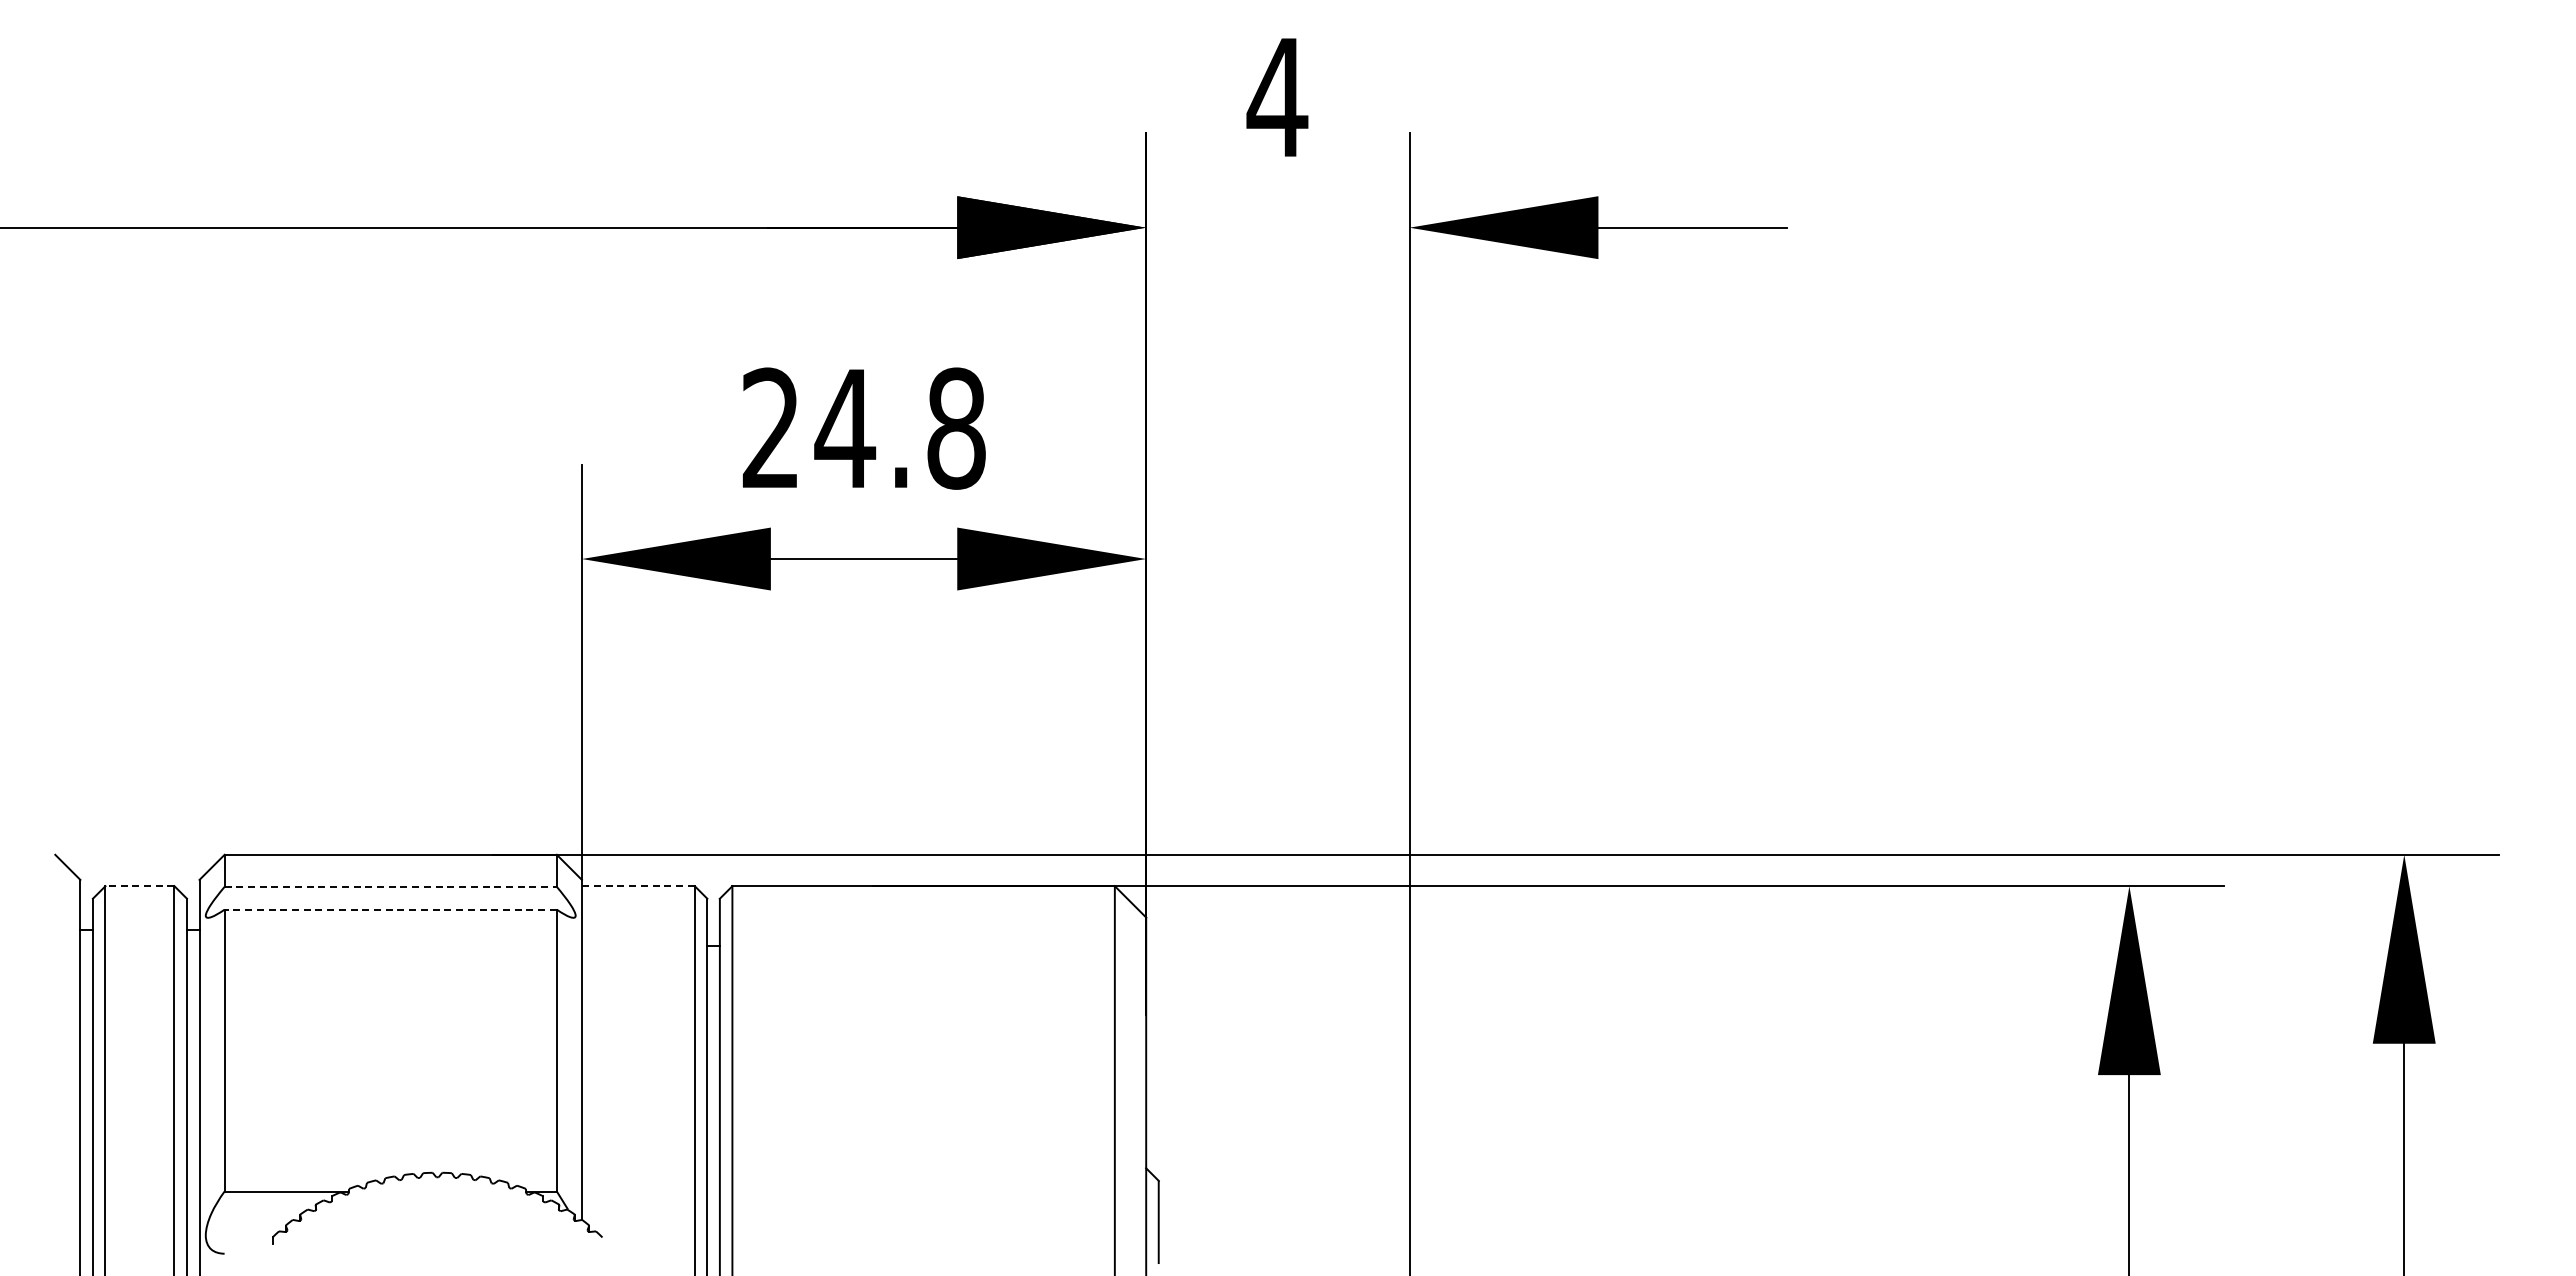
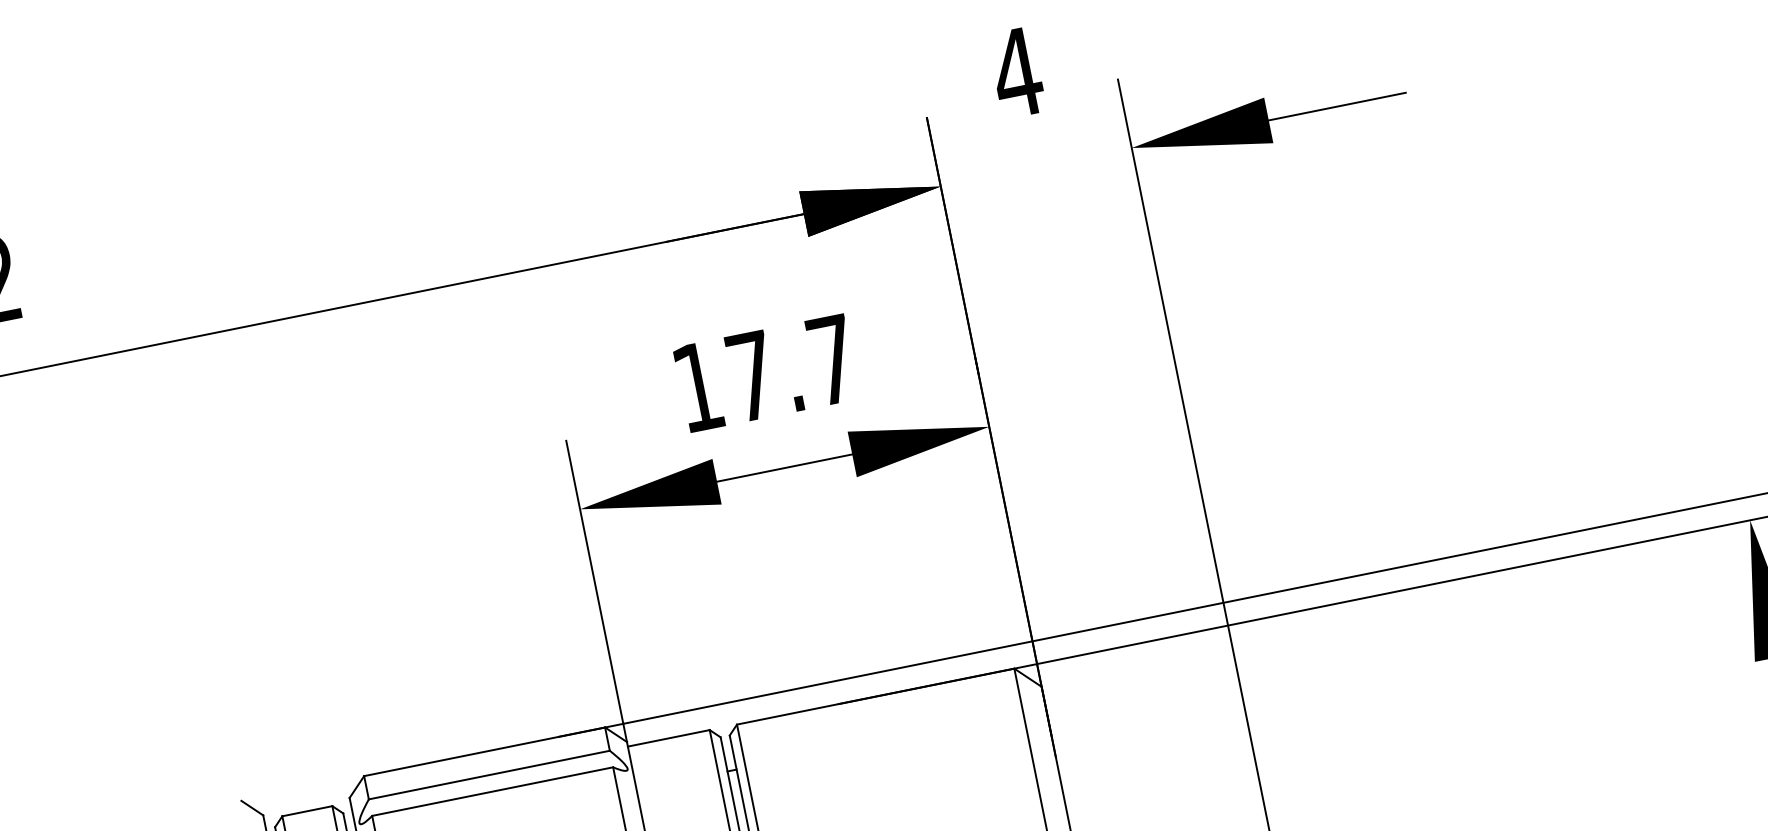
text: (863, 428) -> (765, 373), 24.8 -> 17.7
line: (139, 886) -> (307, 811), dashed -> solid
line: (391, 886) -> (489, 774), dashed -> solid
line: (637, 886) -> (668, 738), dashed -> solid
line: (390, 909) -> (492, 791), dashed -> solid

